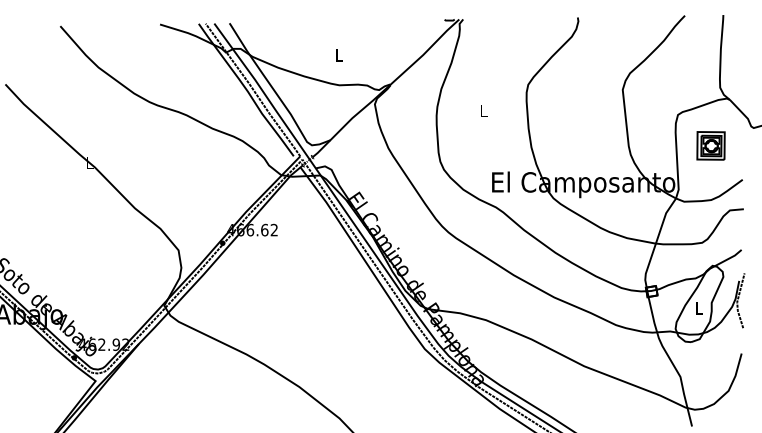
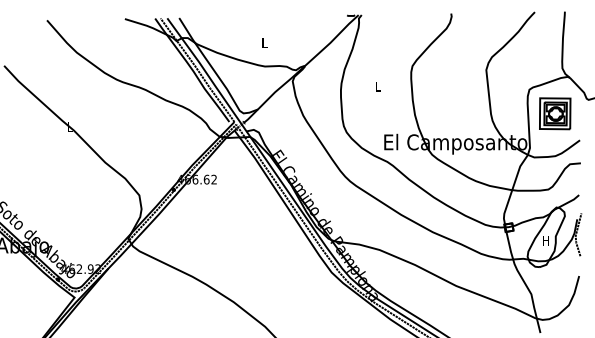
part: (711, 145) -> (555, 113), size x1.43
text: (698, 308) -> (545, 240), L -> H

